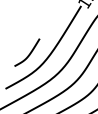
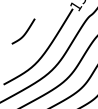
curve: (29, 52) -> (25, 31), moved

